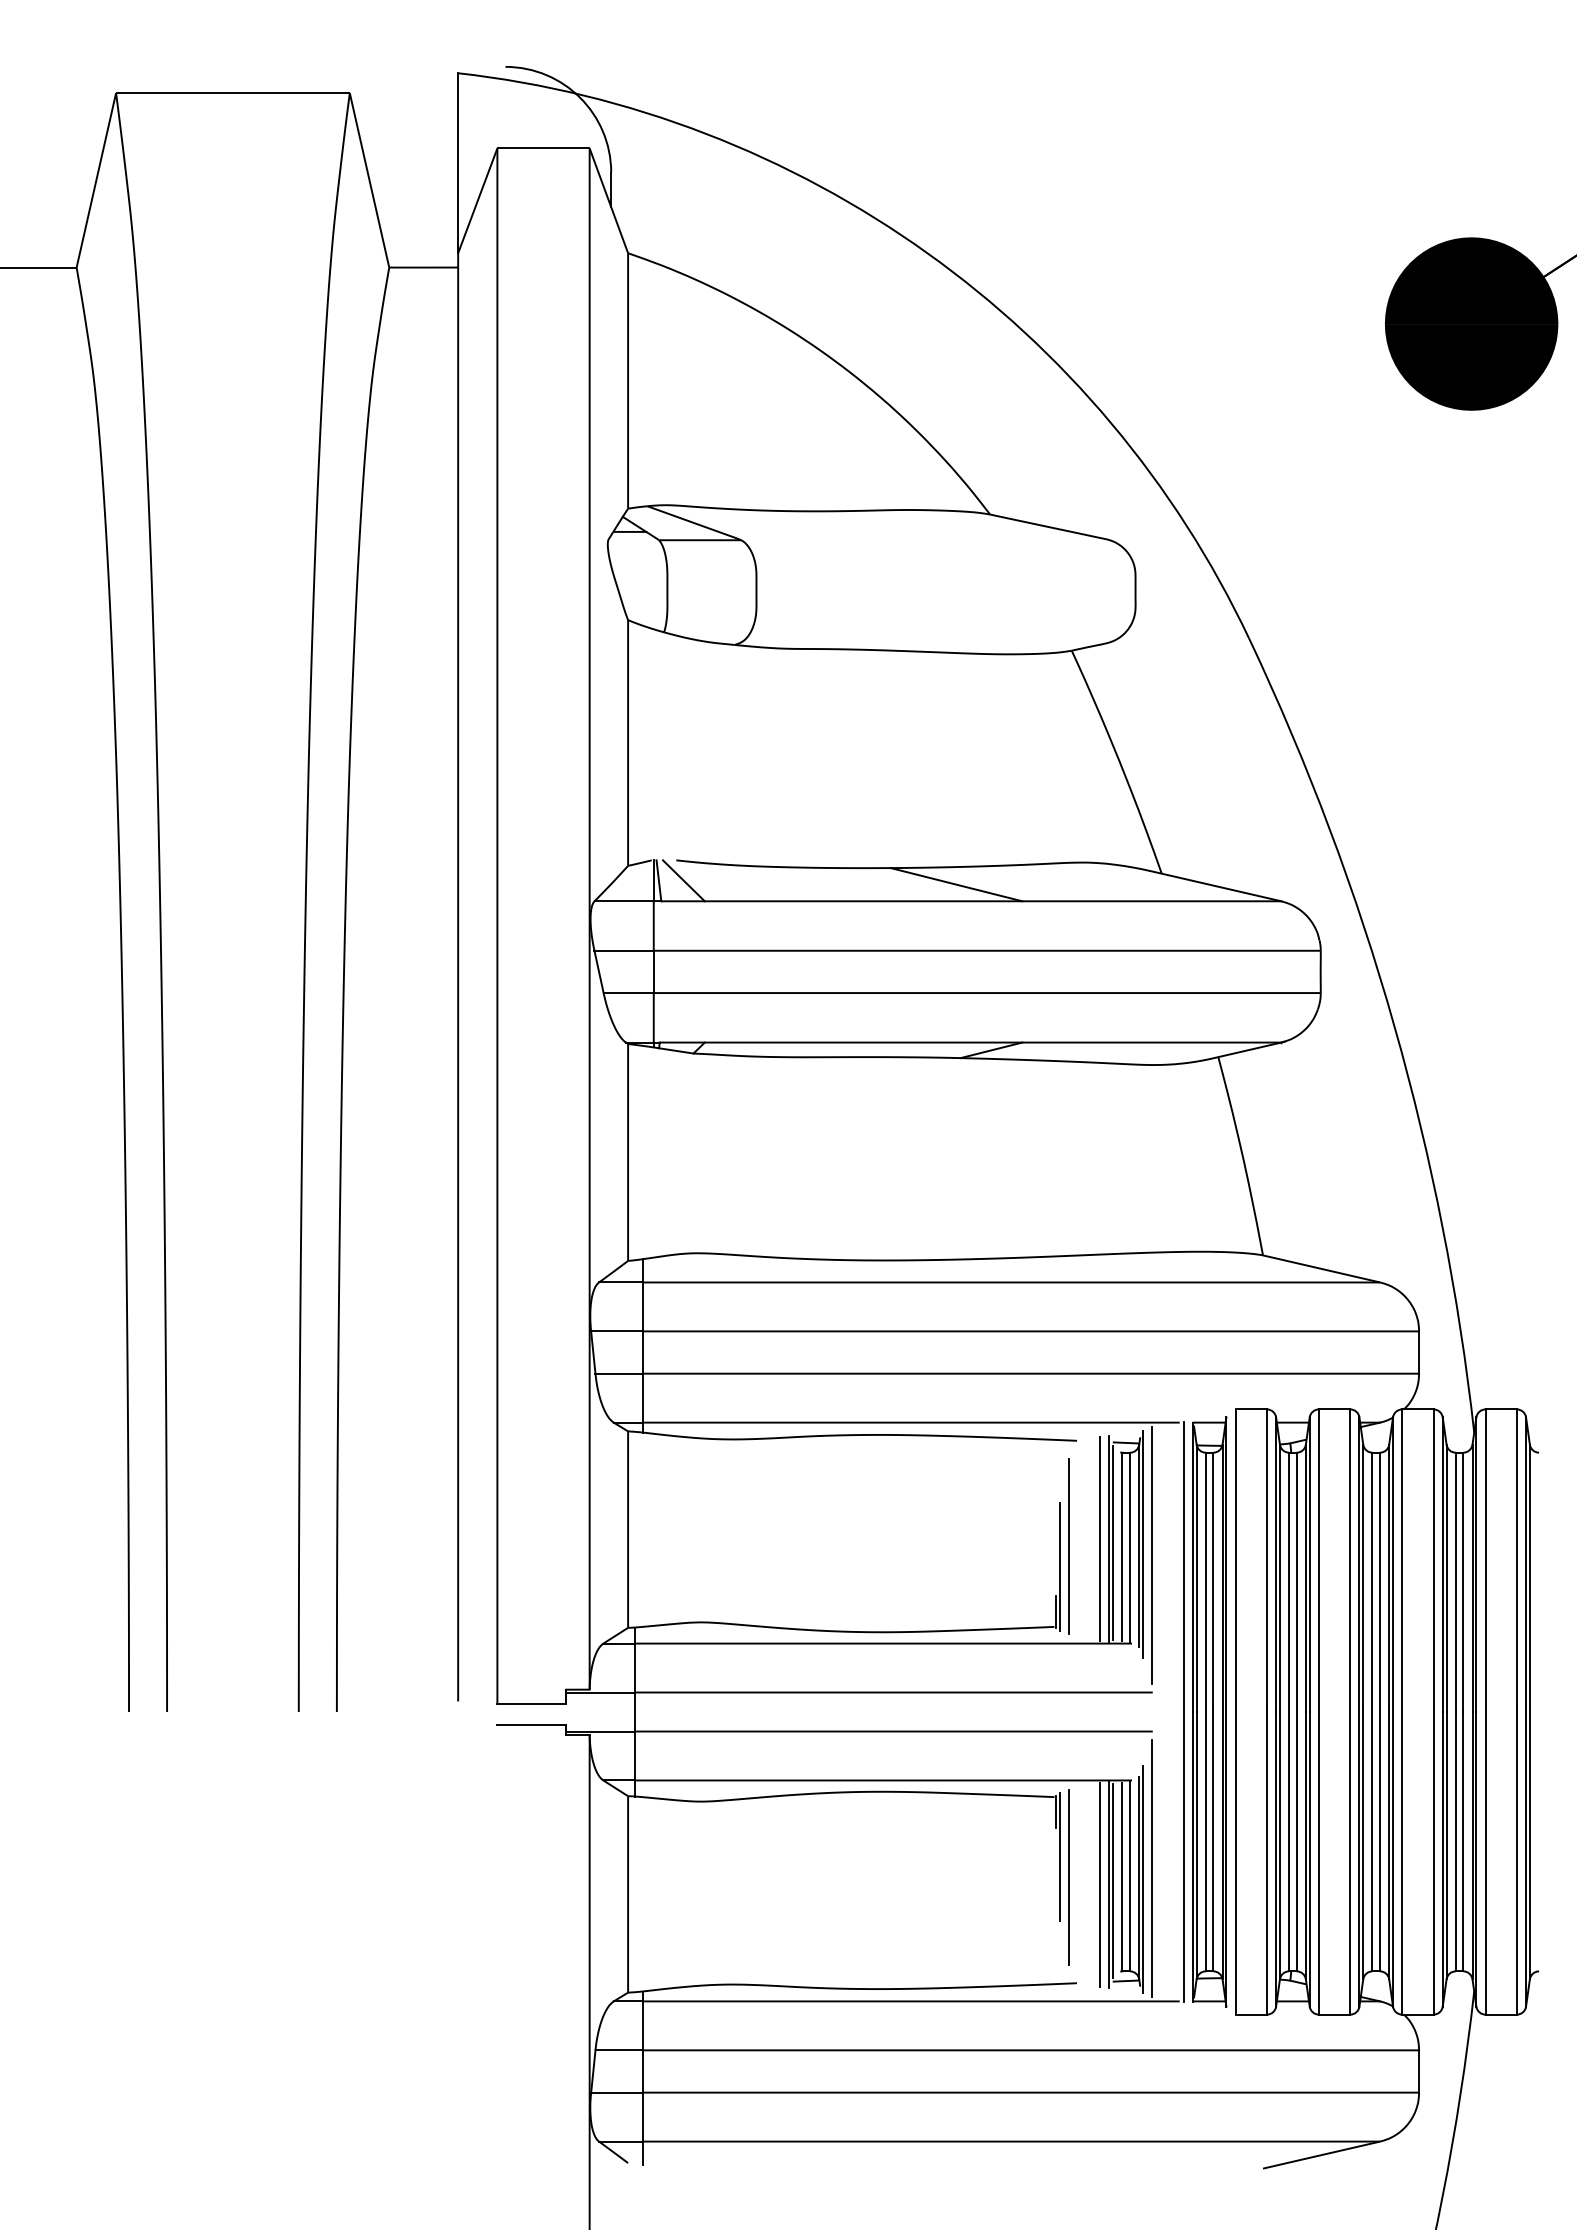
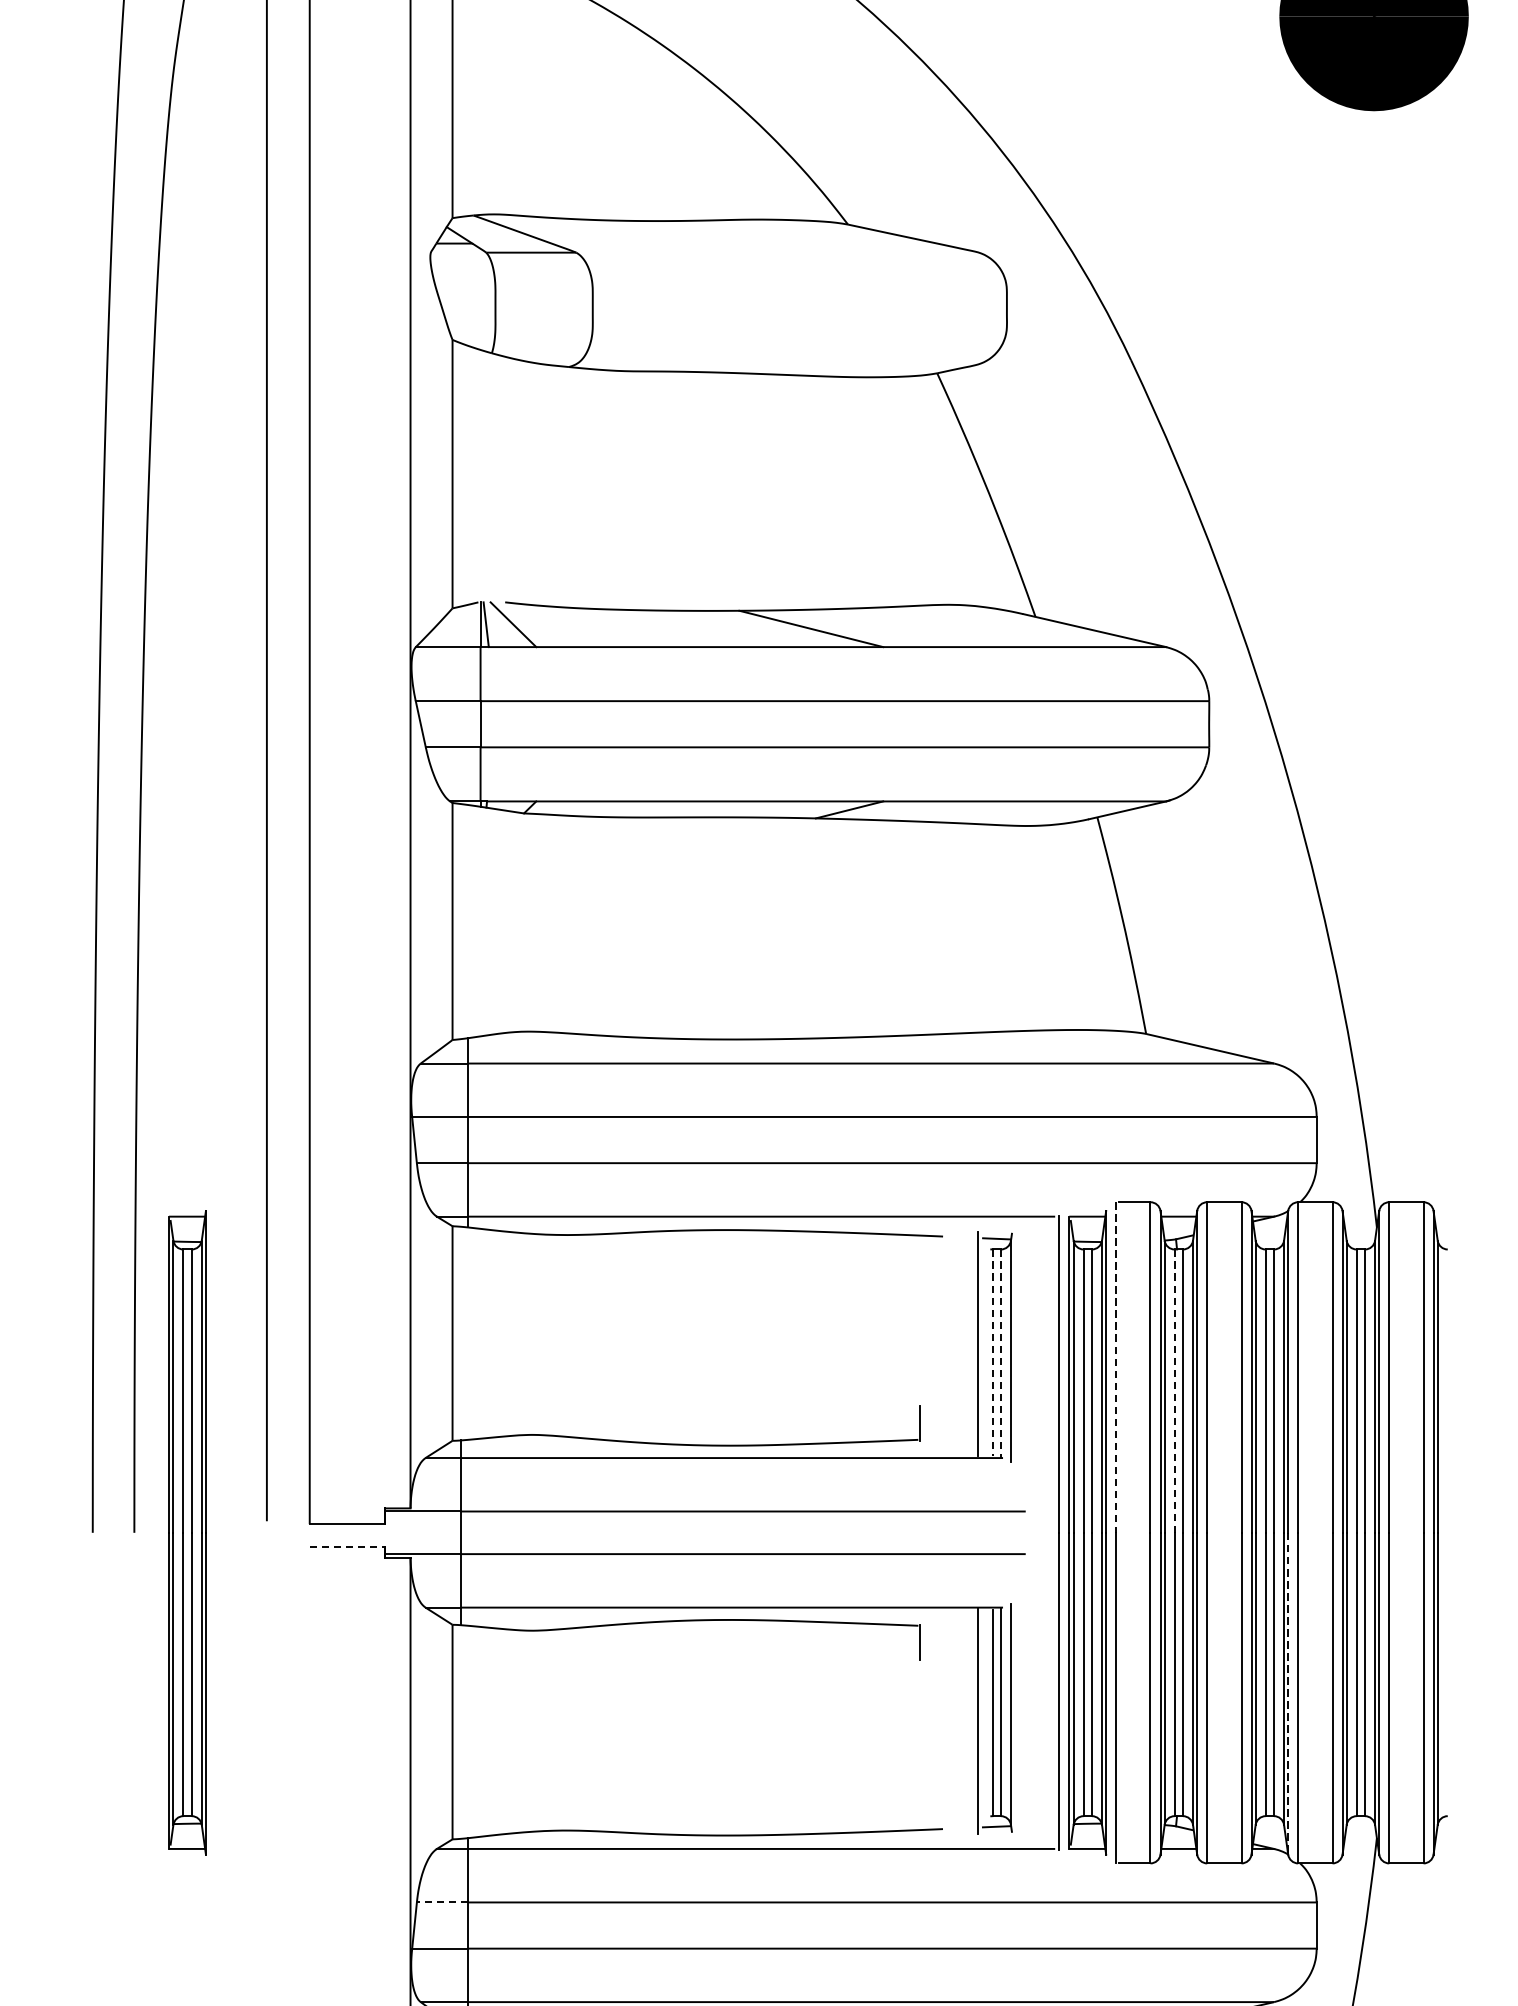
line: (1100, 1538) -> (968, 1343), removed
line: (1113, 1542) -> (982, 1347), removed
line: (1143, 1544) -> (1015, 1349), removed
line: (1068, 1546) -> (933, 1351), removed
line: (1122, 1547) -> (992, 1353), solid -> dashed
line: (1130, 1548) -> (1001, 1354), solid -> dashed
line: (1152, 1555) -> (1025, 1361), removed
line: (1235, 1561) -> (1116, 1368), solid -> dashed
line: (1059, 1567) -> (923, 1374), removed
line: (1289, 1582) -> (1175, 1391), solid -> dashed
part: (385, 1711) -> (187, 1532), added
line: (532, 1725) -> (348, 1547), solid -> dashed
line: (1059, 1856) -> (923, 1690), removed
line: (1393, 1859) -> (1288, 1693), solid -> dashed
line: (1152, 1868) -> (1025, 1703), removed
line: (1068, 1877) -> (933, 1713), removed
line: (1143, 1879) -> (1015, 1715), removed
line: (1113, 1880) -> (982, 1716), removed
line: (1100, 1885) -> (968, 1722), removed
line: (619, 2050) -> (443, 1902), solid -> dashed

